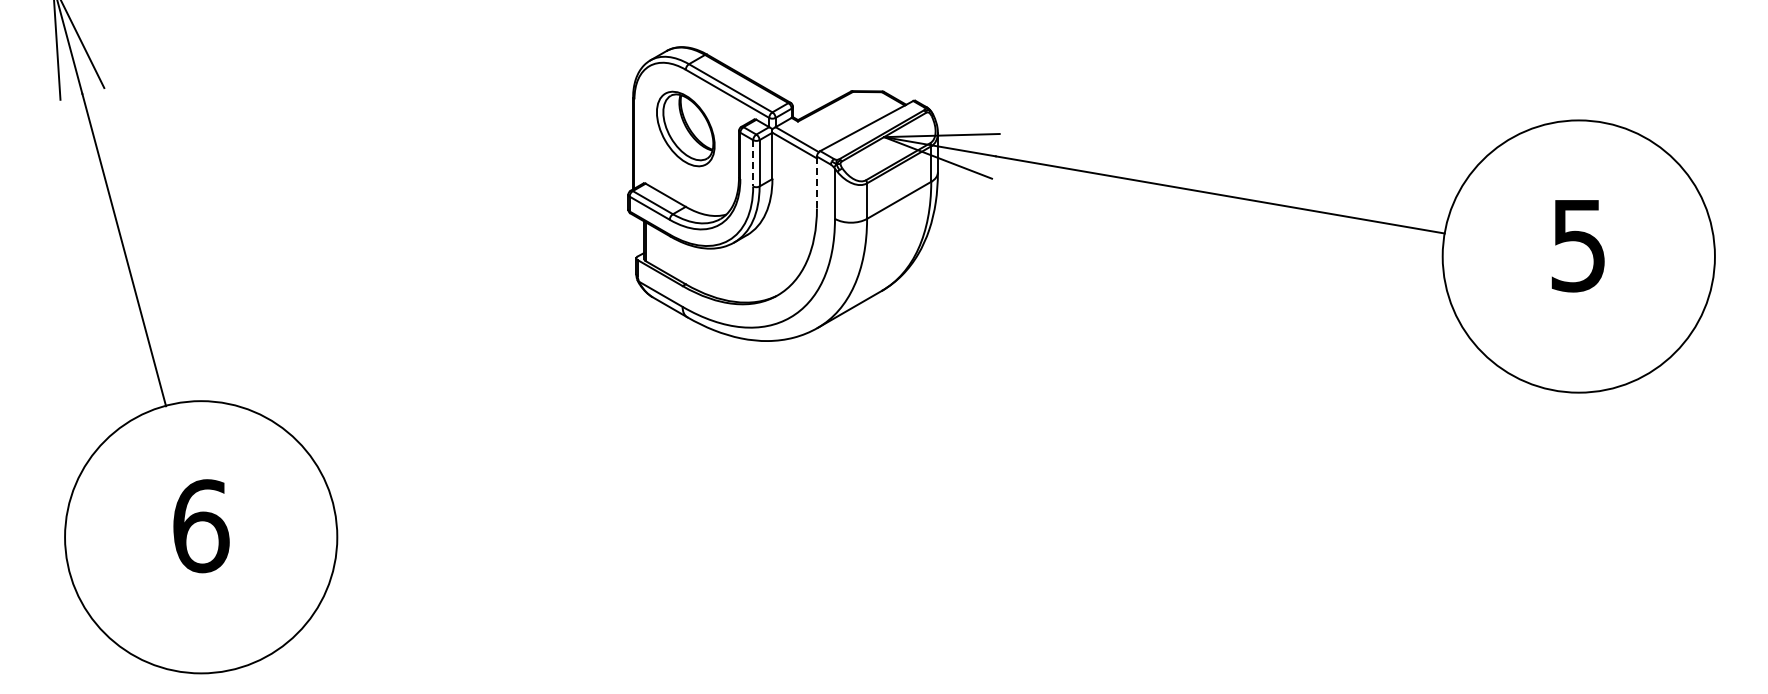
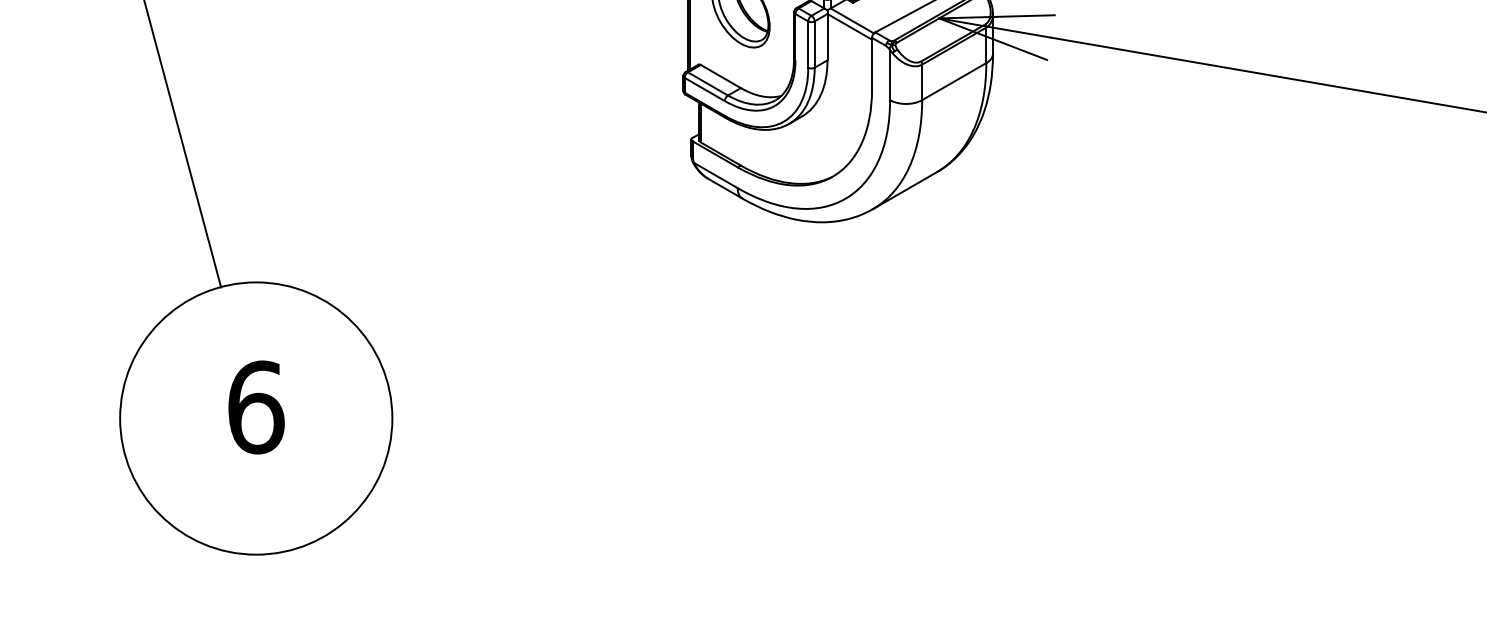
line: (753, 163) -> (808, 44), dashed -> solid
line: (816, 182) -> (871, 63), dashed -> solid

